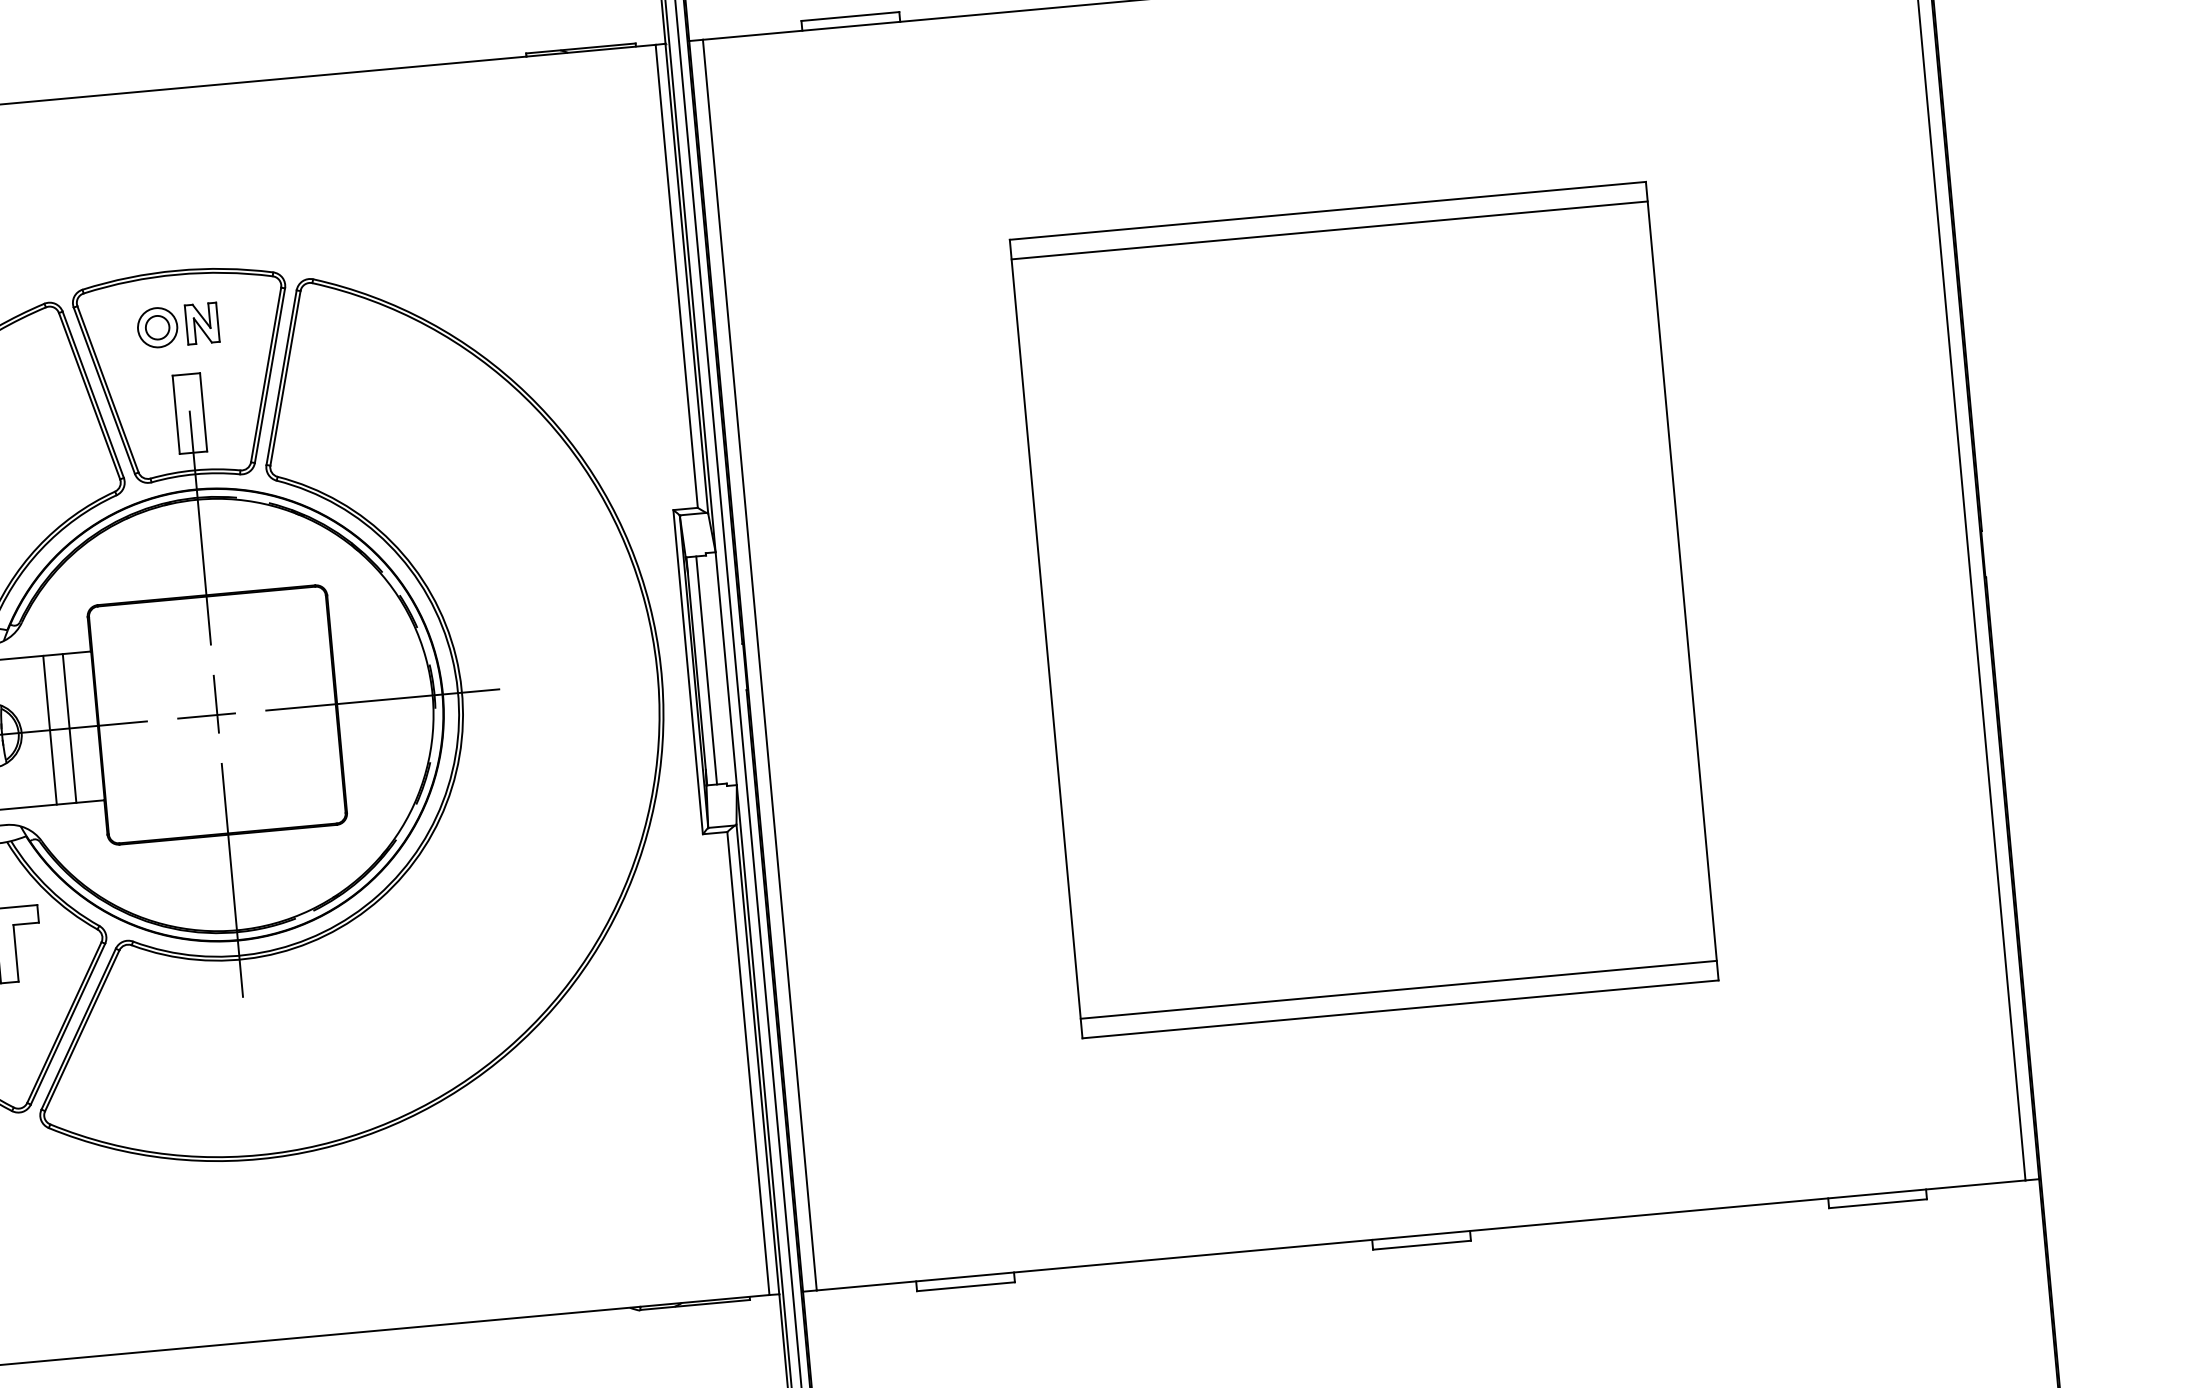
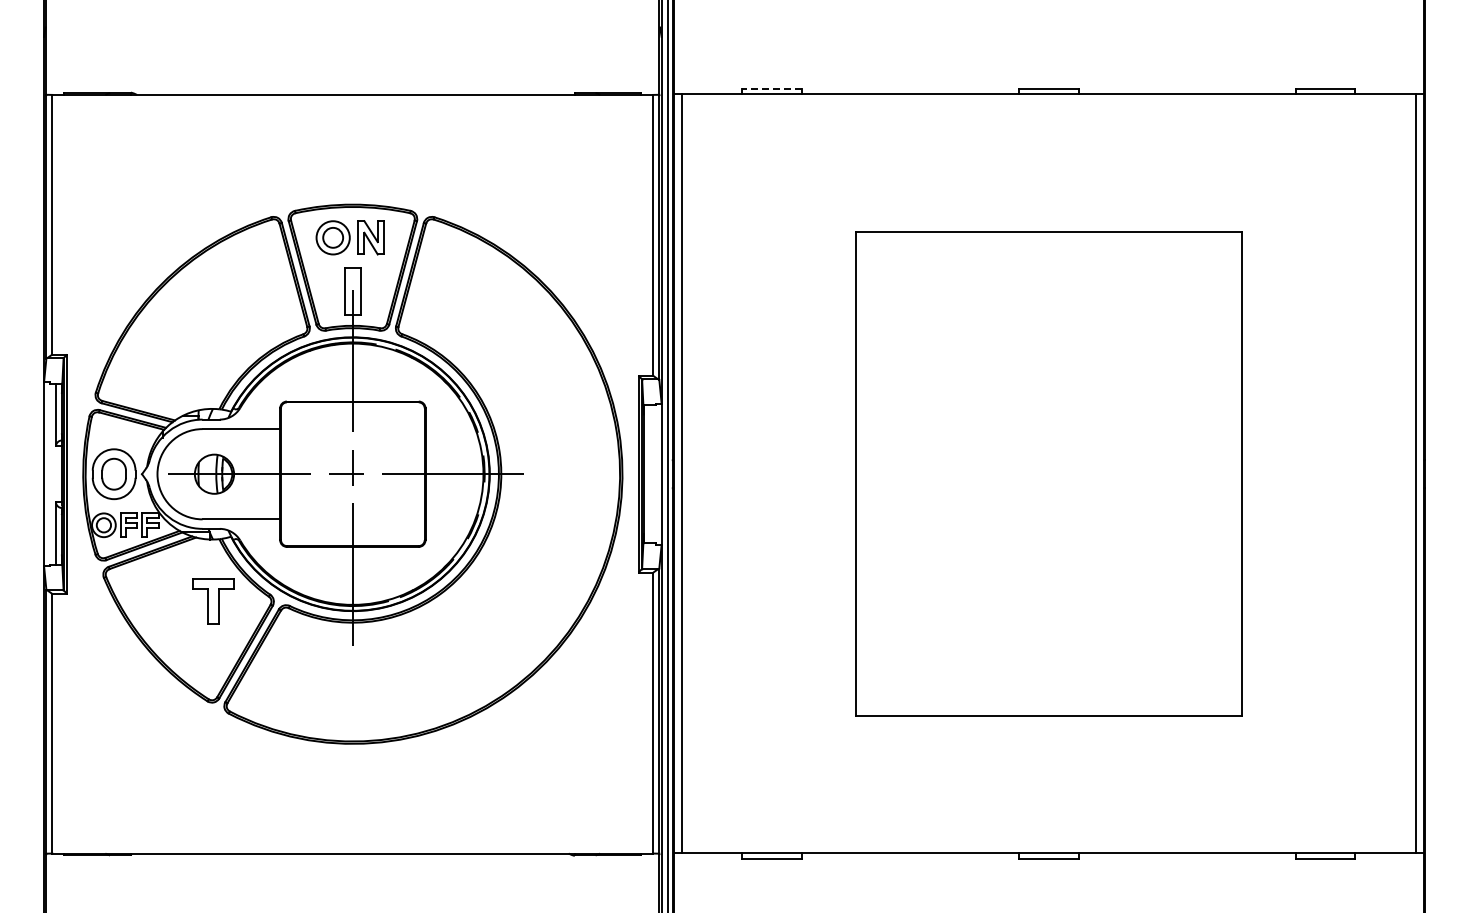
line: (851, 16) -> (772, 88), solid -> dashed
line: (1329, 230) -> (1048, 243), removed
part: (177, 325) -> (350, 237), size x1.4
line: (706, 670) -> (649, 474), removed
line: (70, 728) -> (263, 474), removed
line: (50, 730) -> (251, 474), removed
line: (1398, 990) -> (1048, 704), removed

